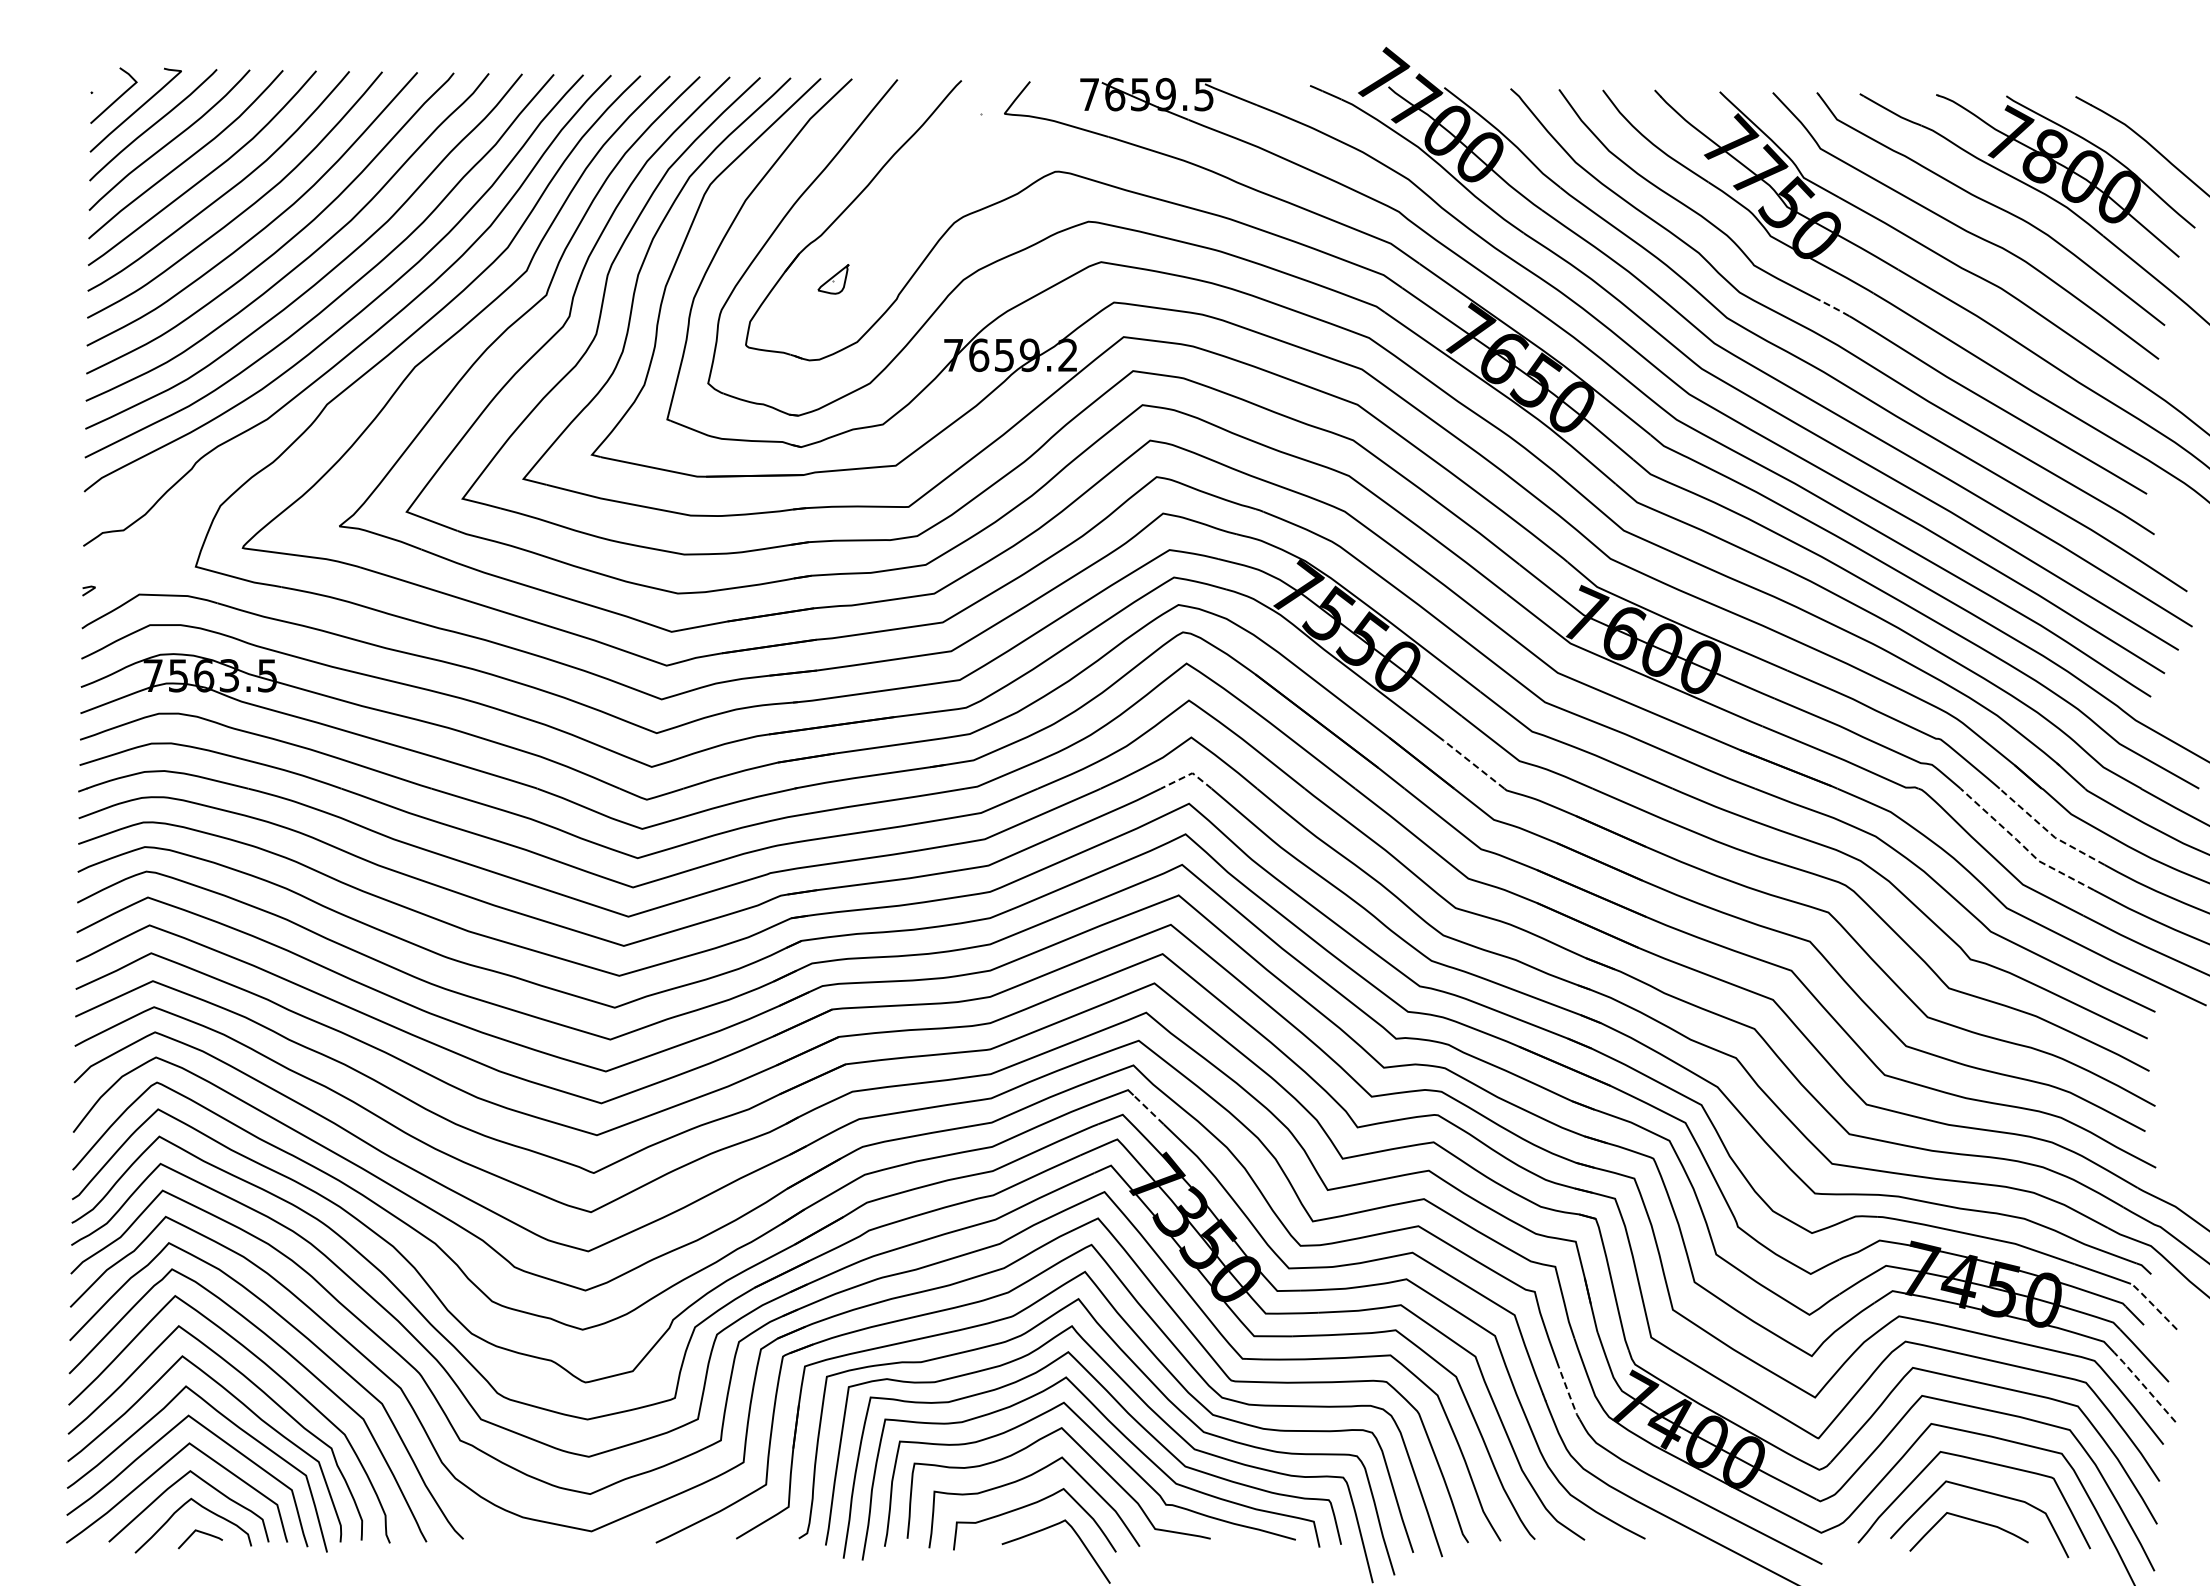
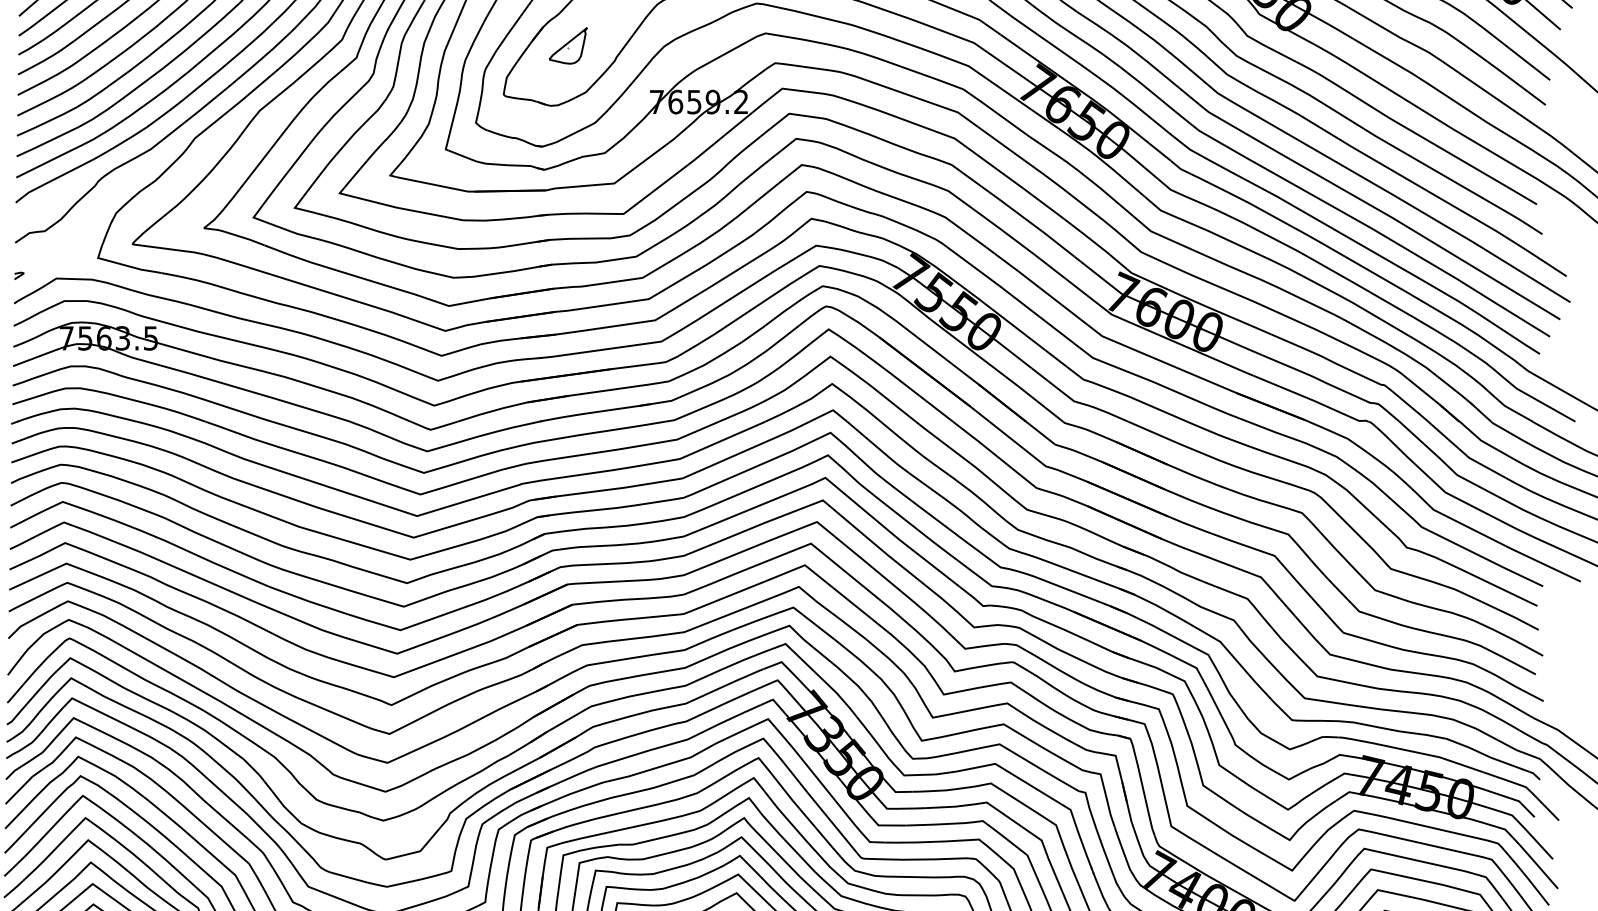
part: (833, 279) -> (568, 46), size x1.67
line: (1834, 307) -> (1306, 66), dashed -> solid
line: (1473, 764) -> (1040, 403), dashed -> solid
line: (1189, 774) -> (830, 411), dashed -> solid
line: (2048, 831) -> (1464, 453), dashed -> solid
line: (2022, 845) -> (1445, 463), dashed -> solid
line: (1148, 1109) -> (800, 658), dashed -> solid
line: (2152, 1304) -> (1540, 802), dashed -> solid
line: (2144, 1386) -> (1535, 862), dashed -> solid
line: (1568, 1393) -> (1110, 867), dashed -> solid

